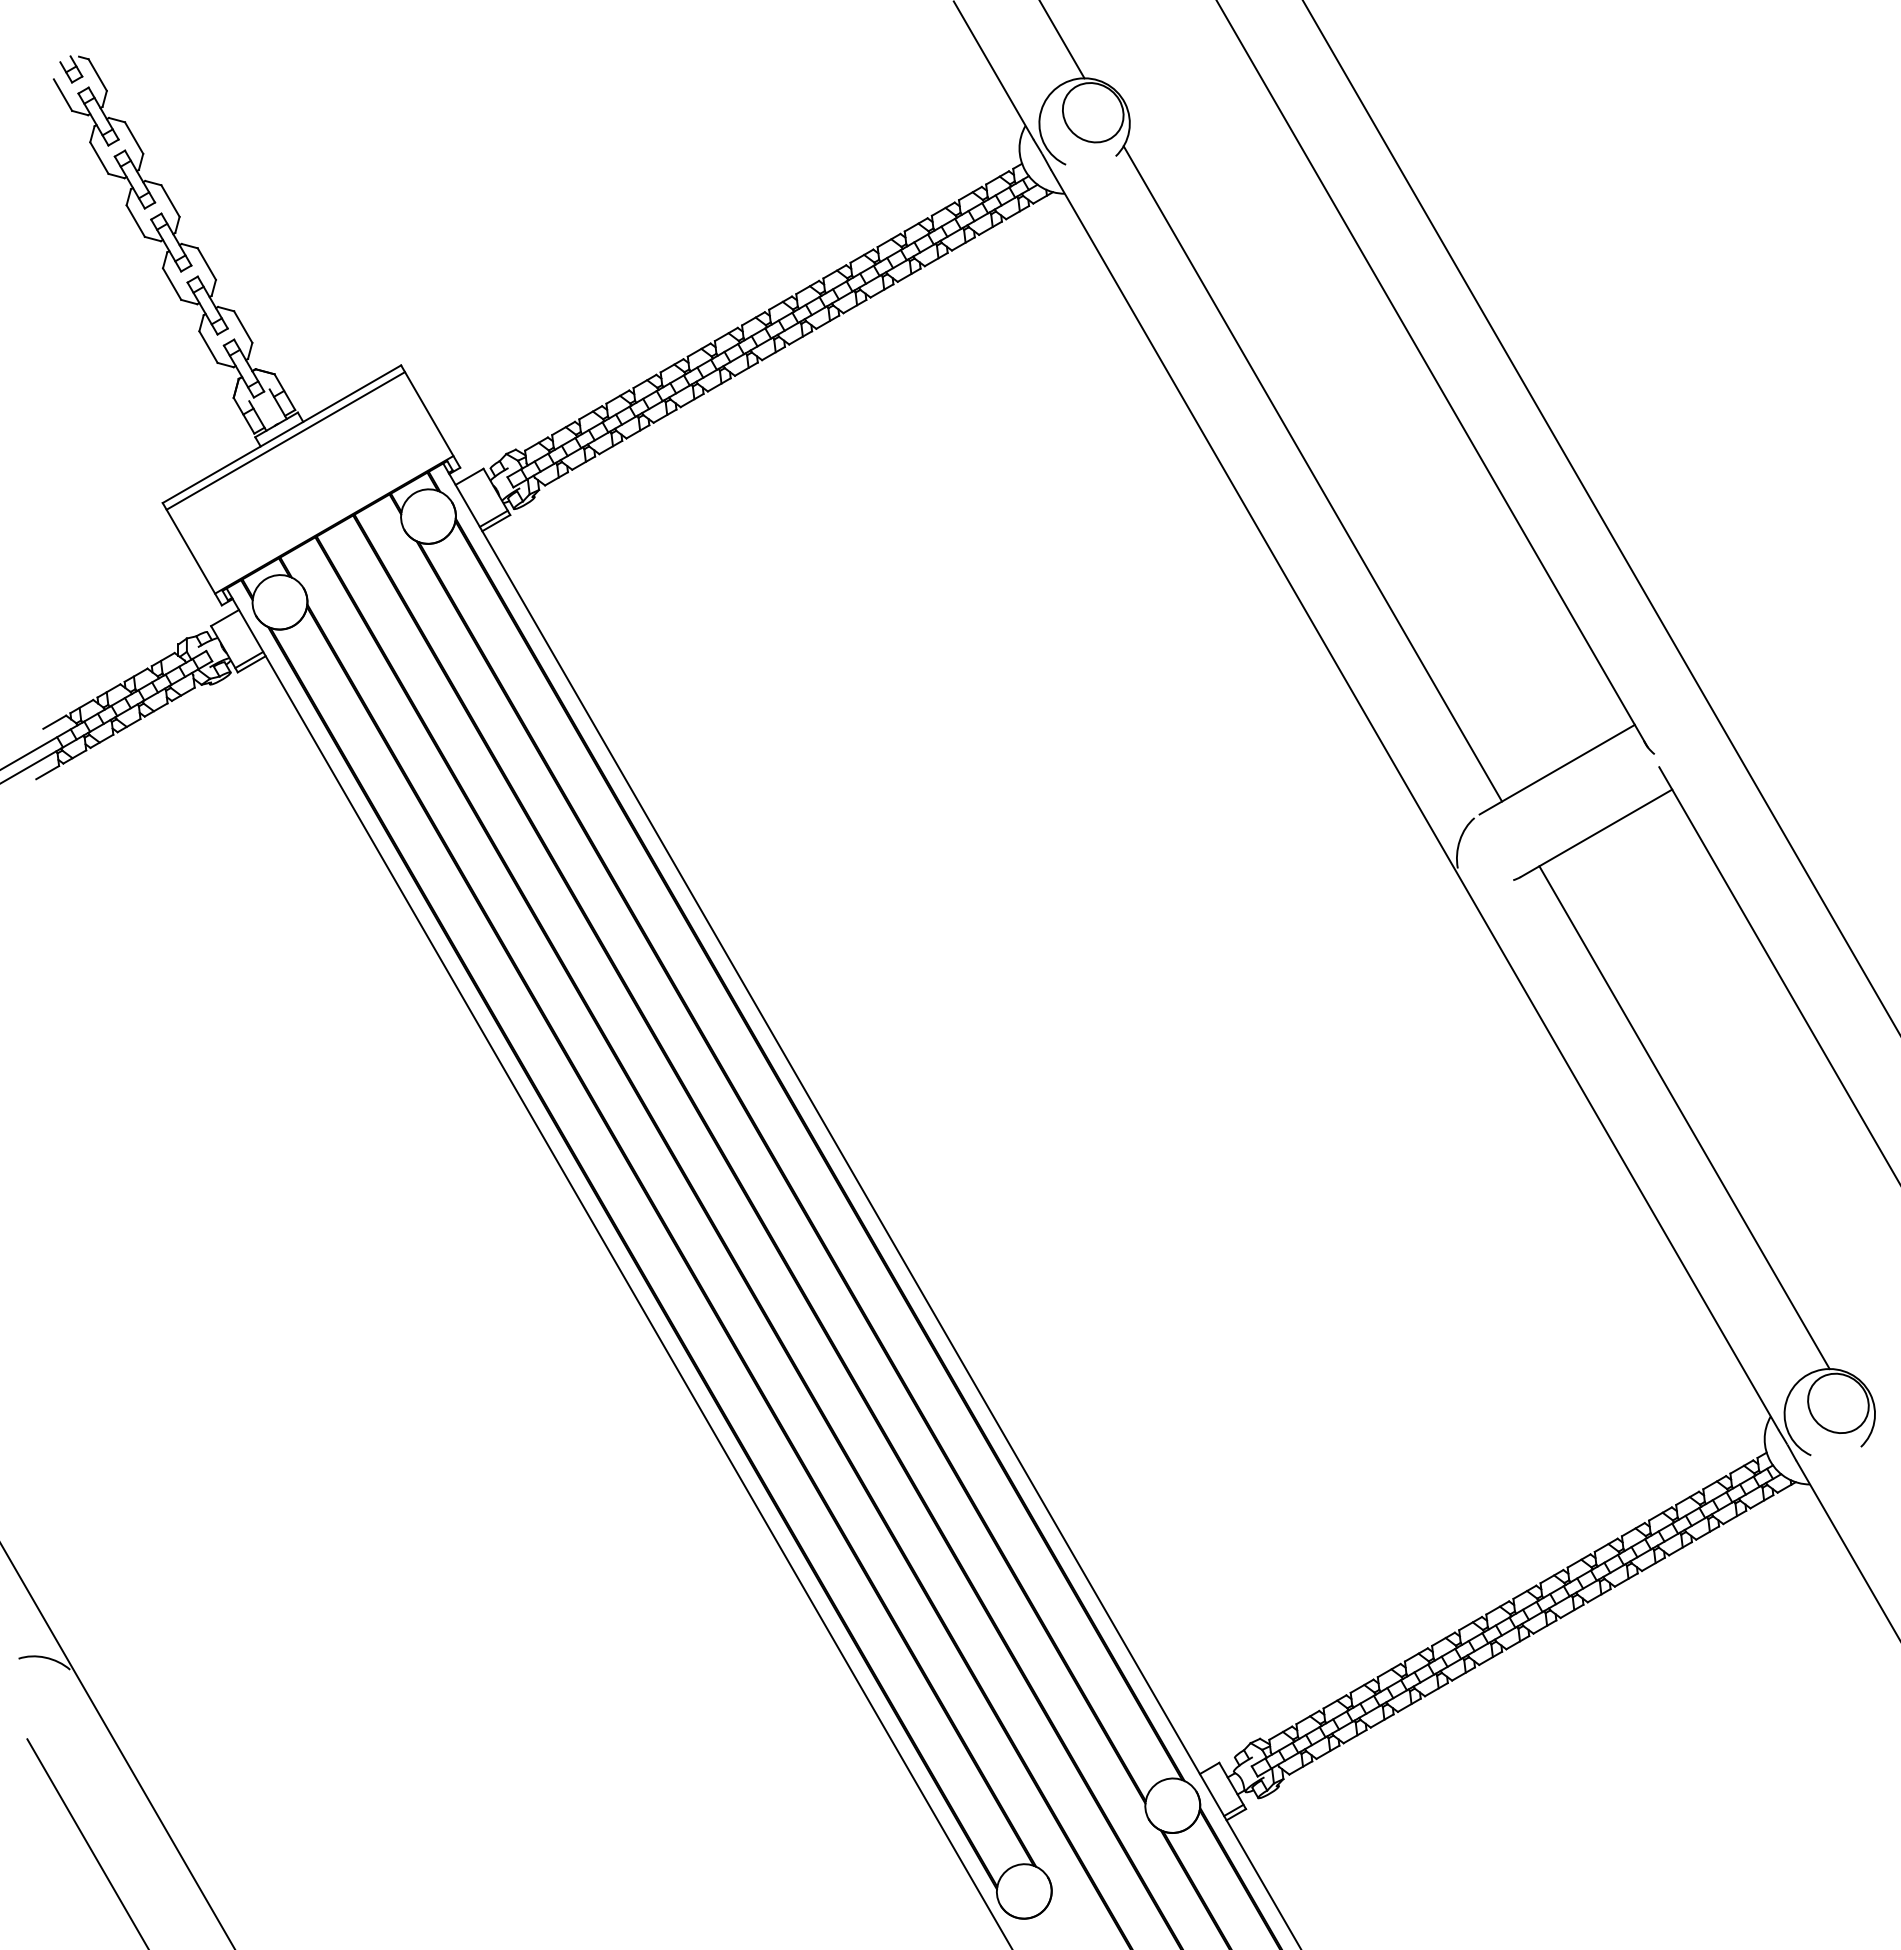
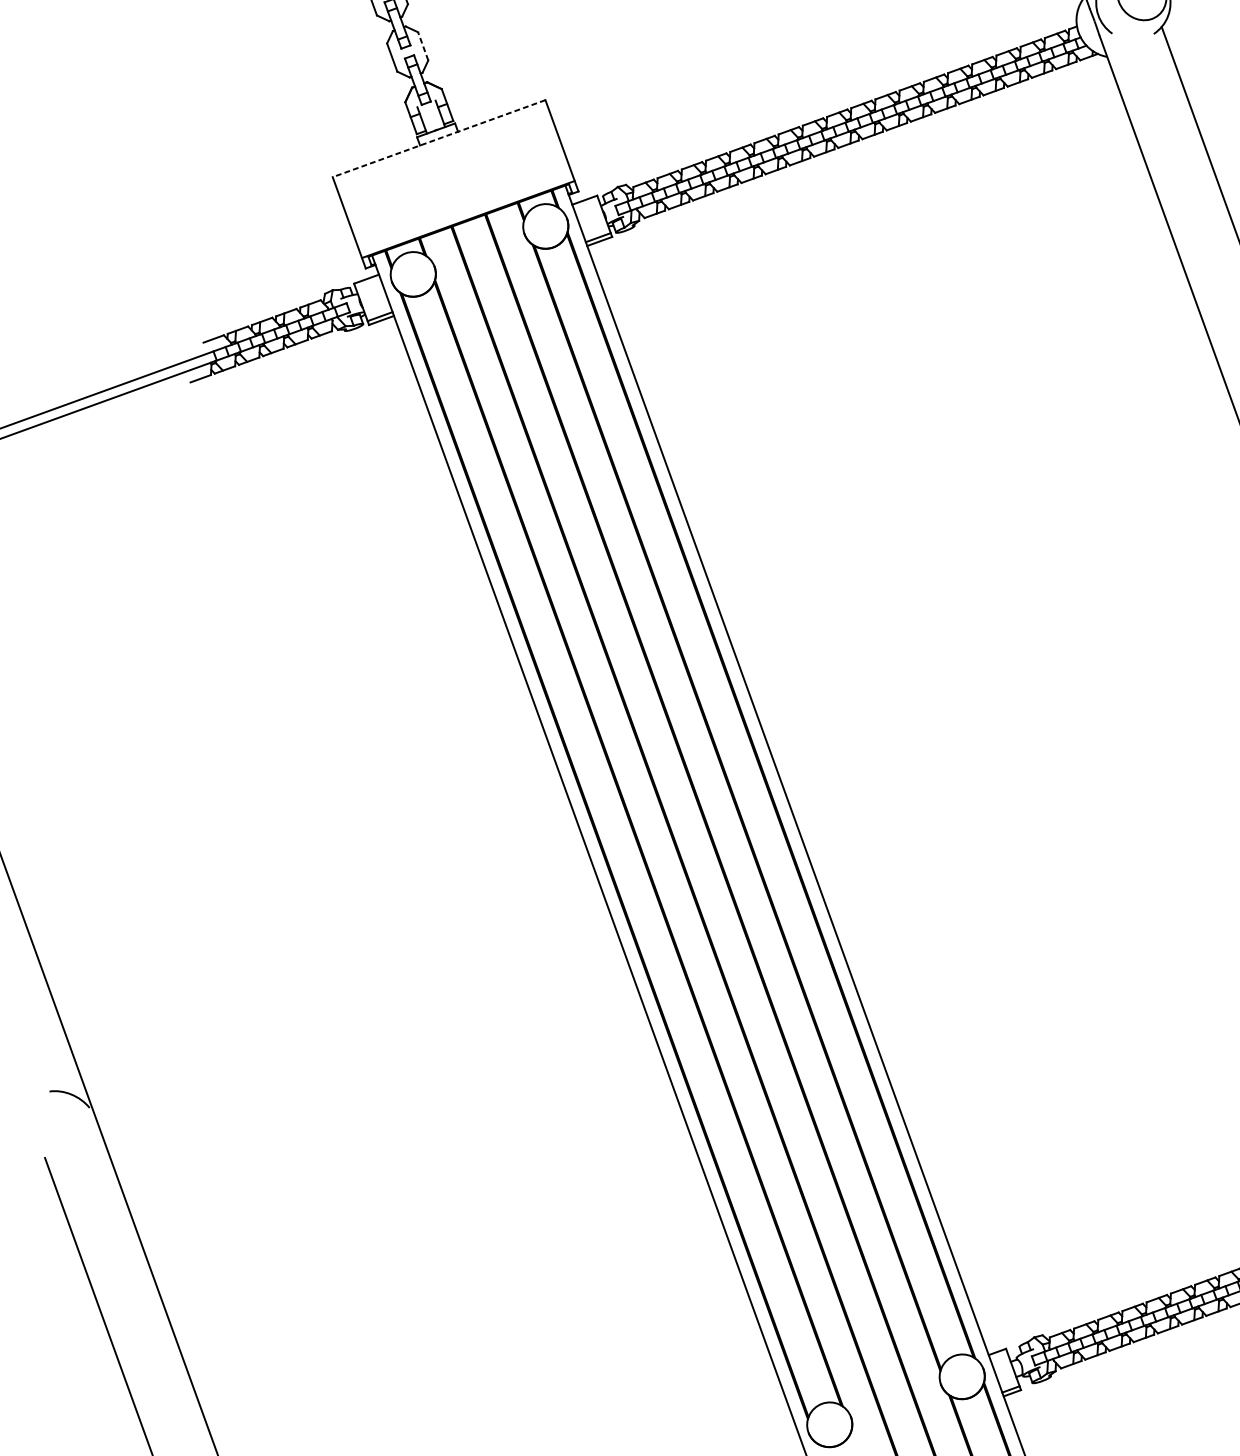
line: (243, 326) -> (423, 45), solid -> dashed
line: (281, 434) -> (438, 138), solid -> dashed
line: (285, 440) -> (441, 144), removed

